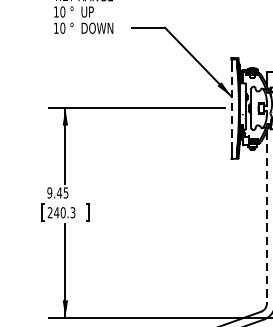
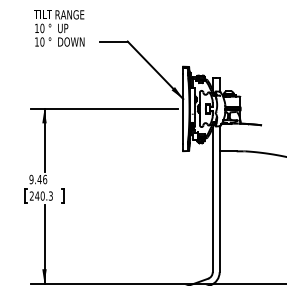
line: (231, 107) -> (183, 108), dashed -> solid
text: (66, 192) -> (45, 179), 9.45 -> 9.46
line: (266, 218) -> (212, 200), dashed -> solid

